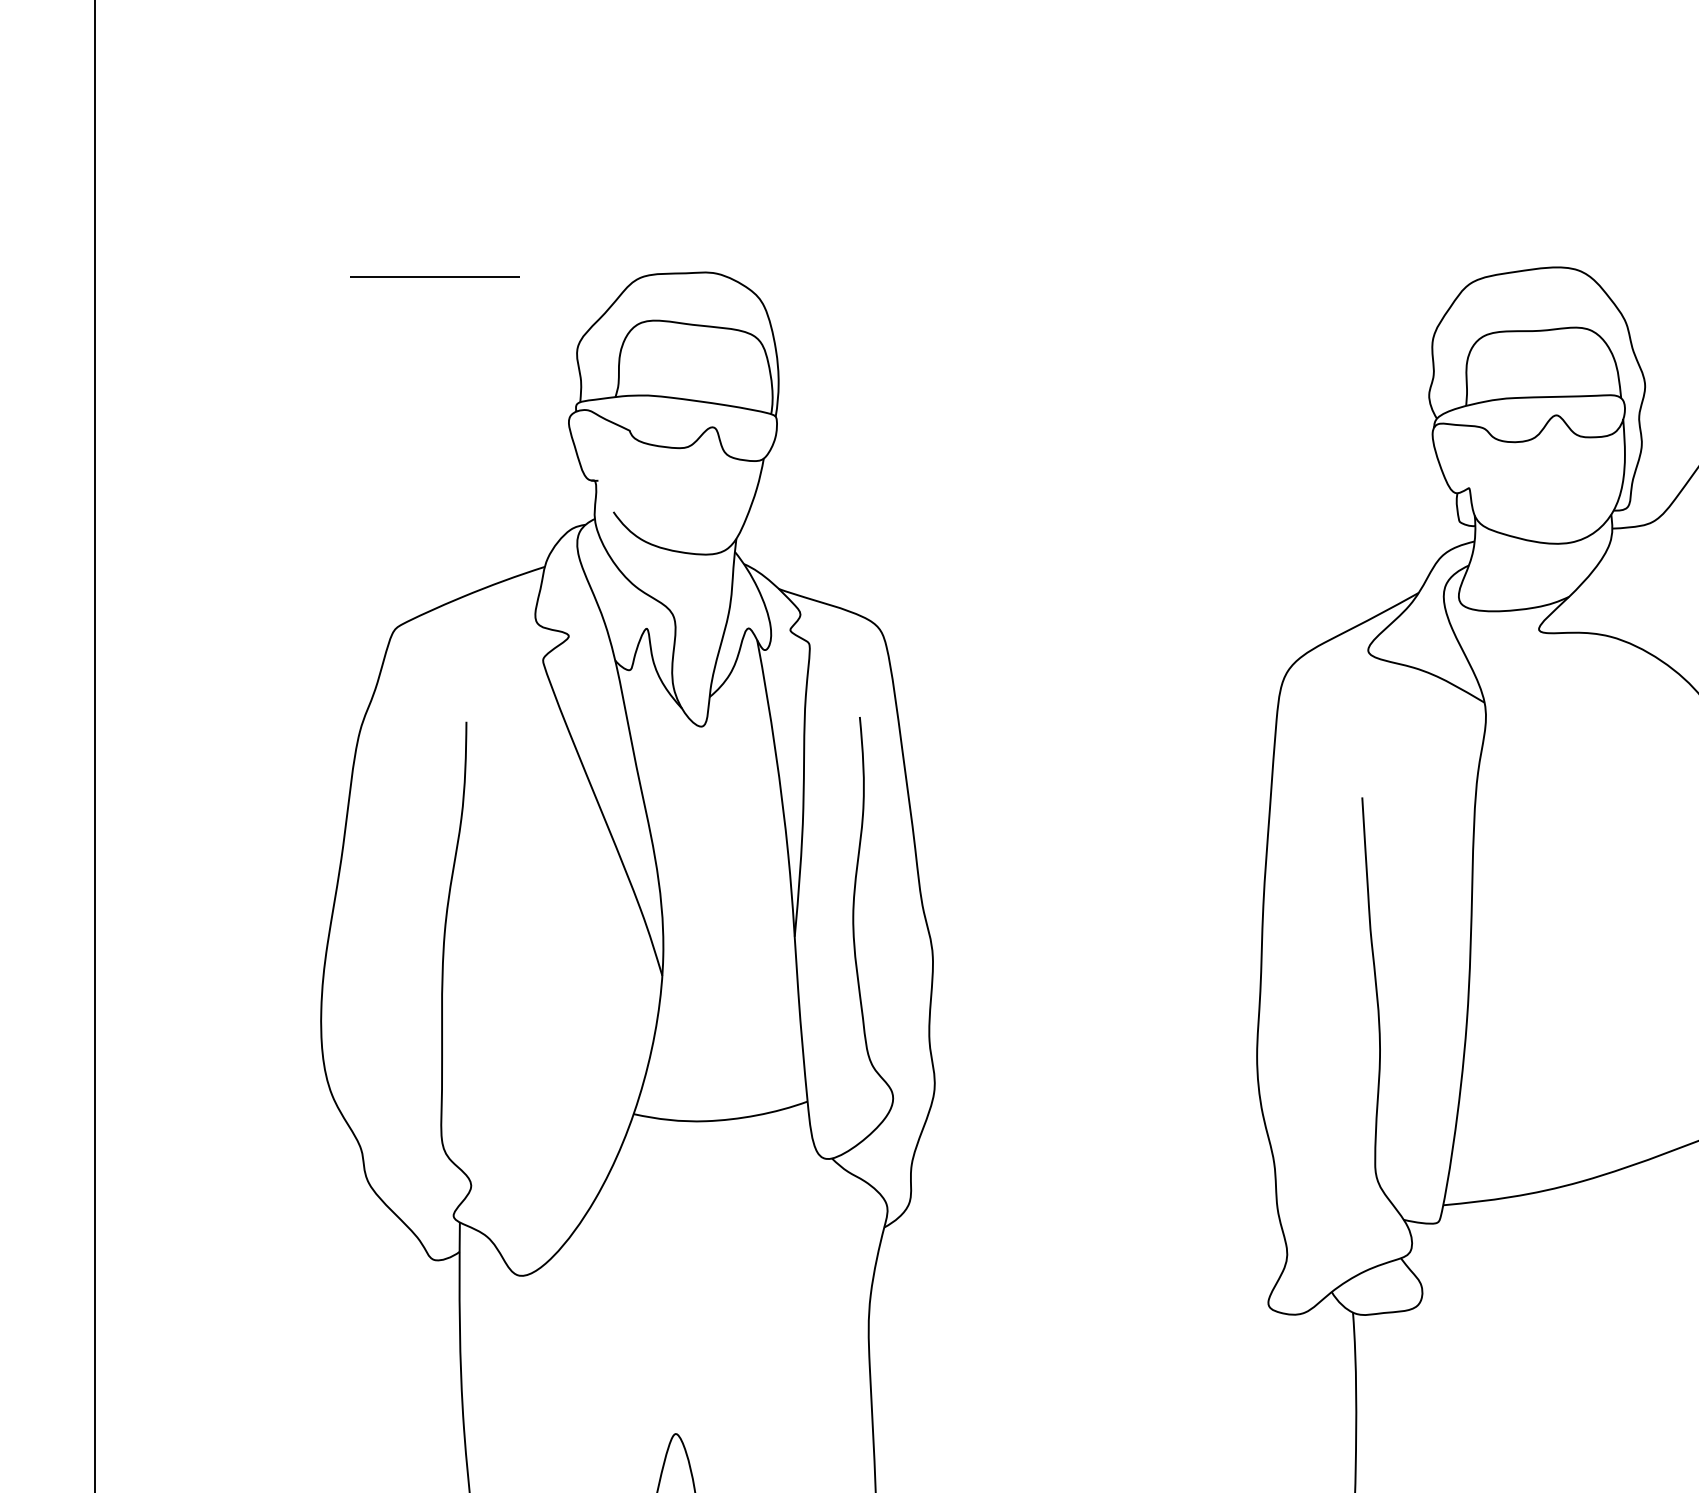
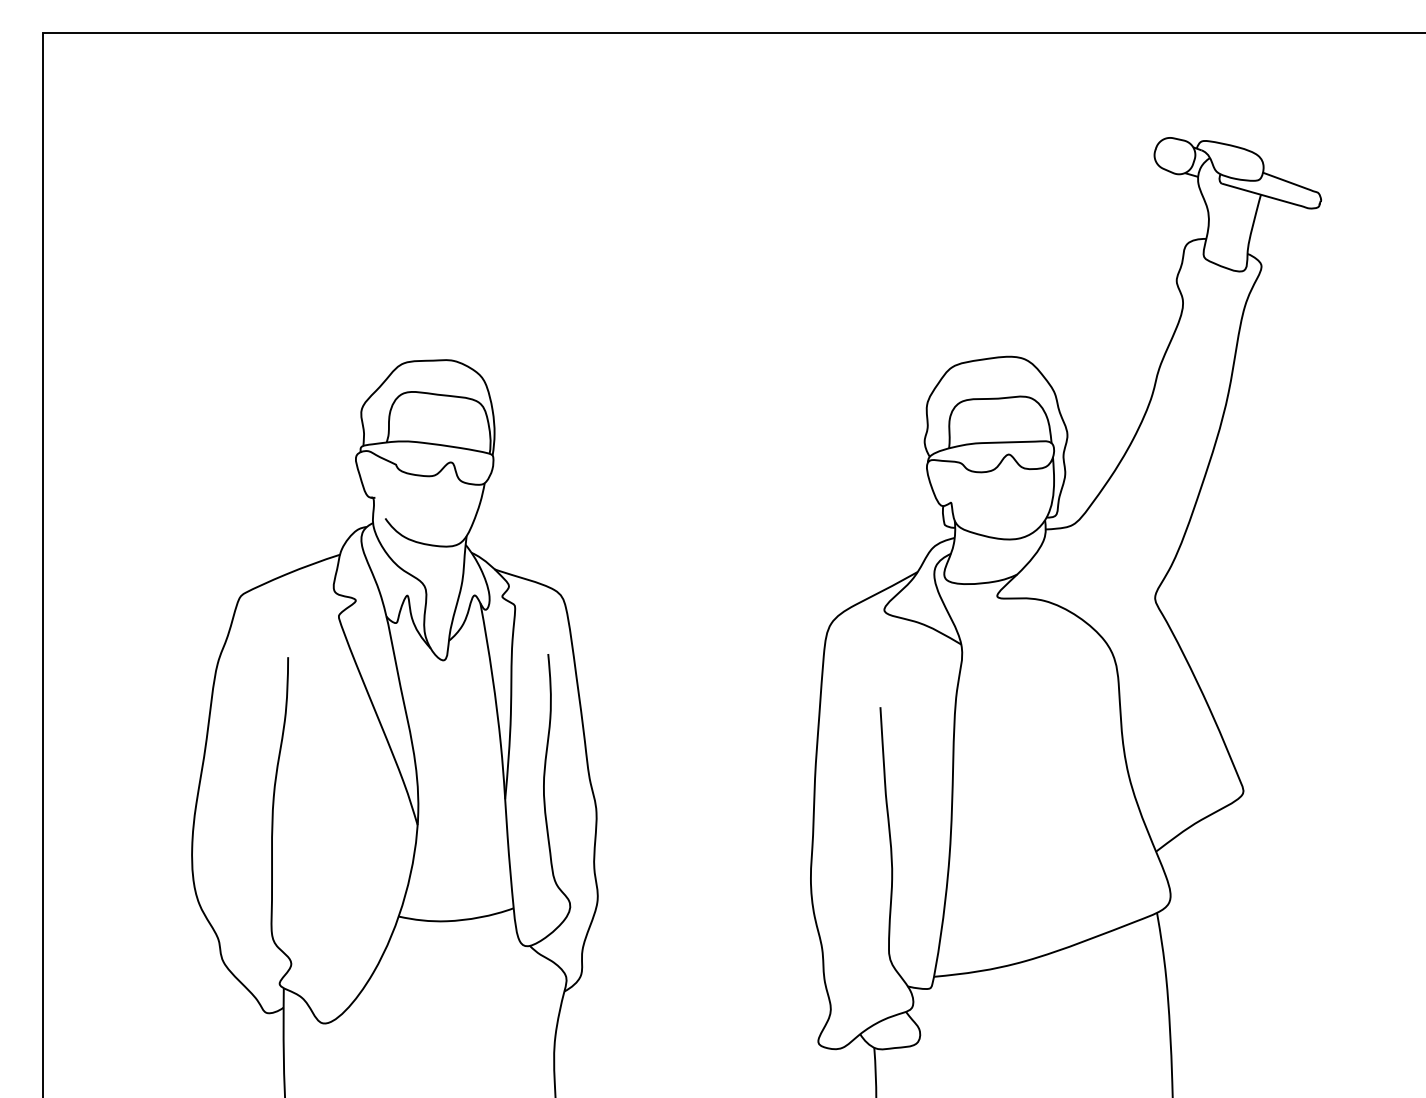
line: (435, 276) -> (267, 362), removed

